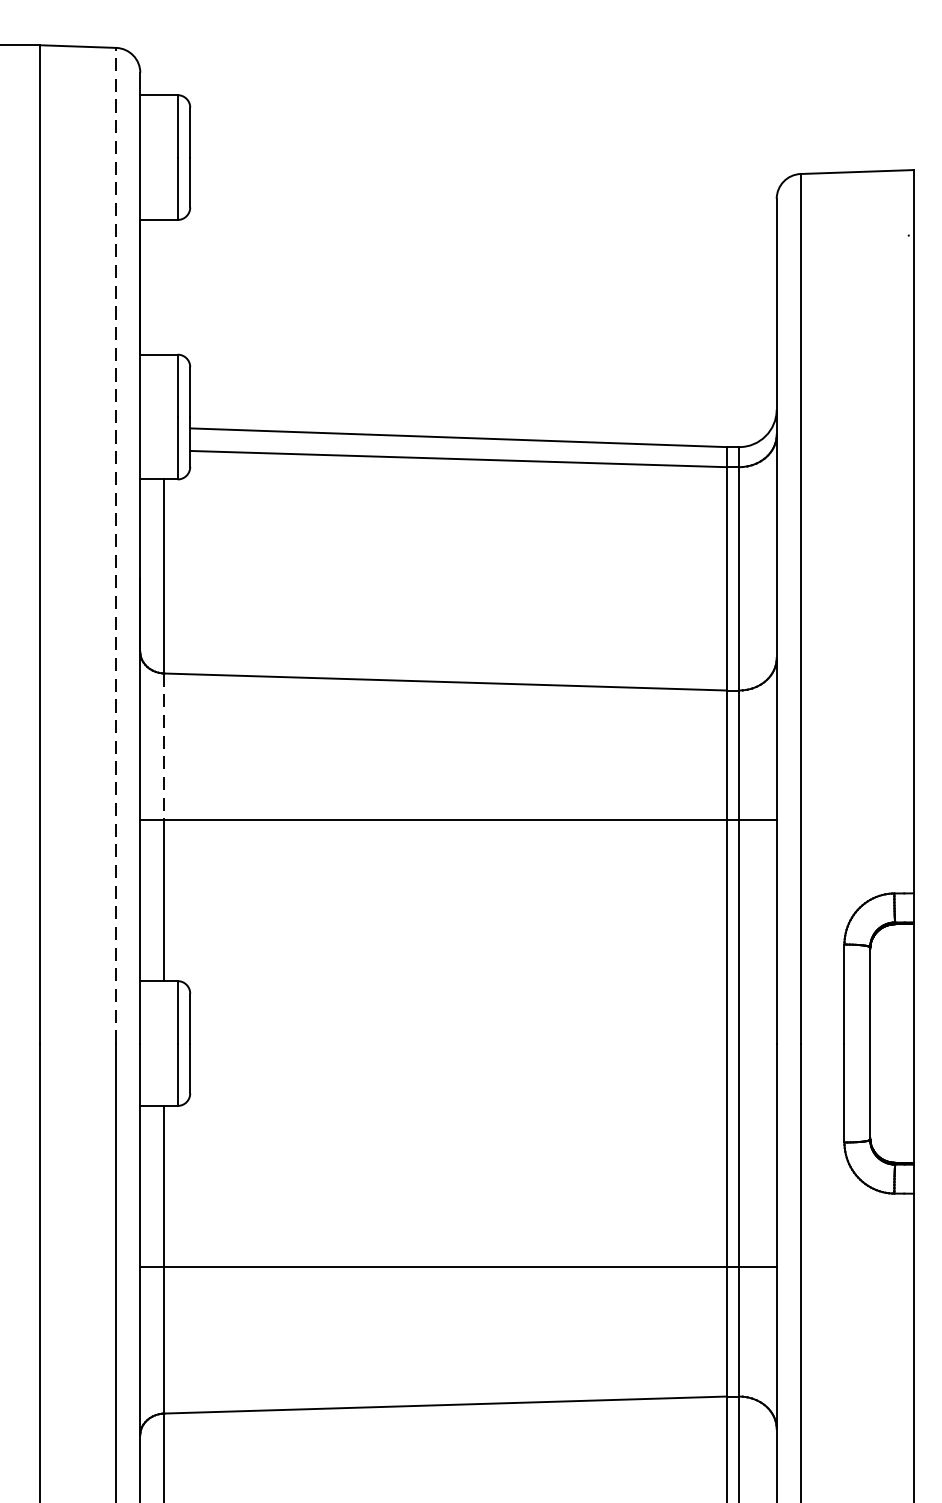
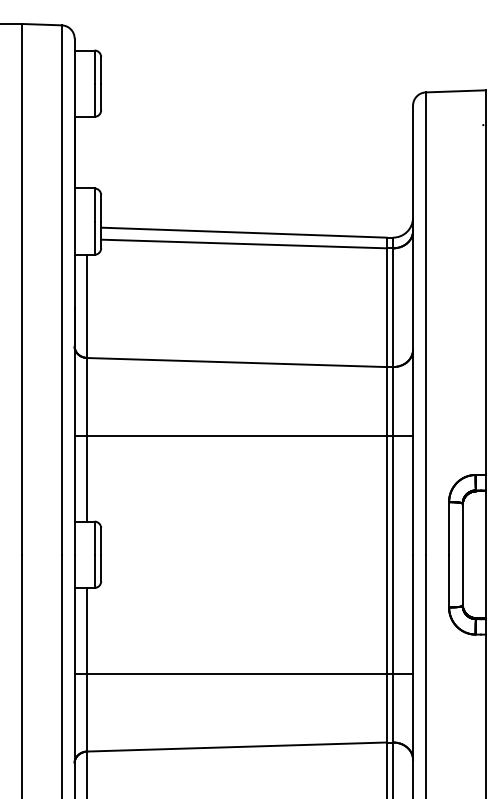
line: (115, 546) -> (61, 290), dashed -> solid
line: (164, 747) -> (87, 397), dashed -> solid

